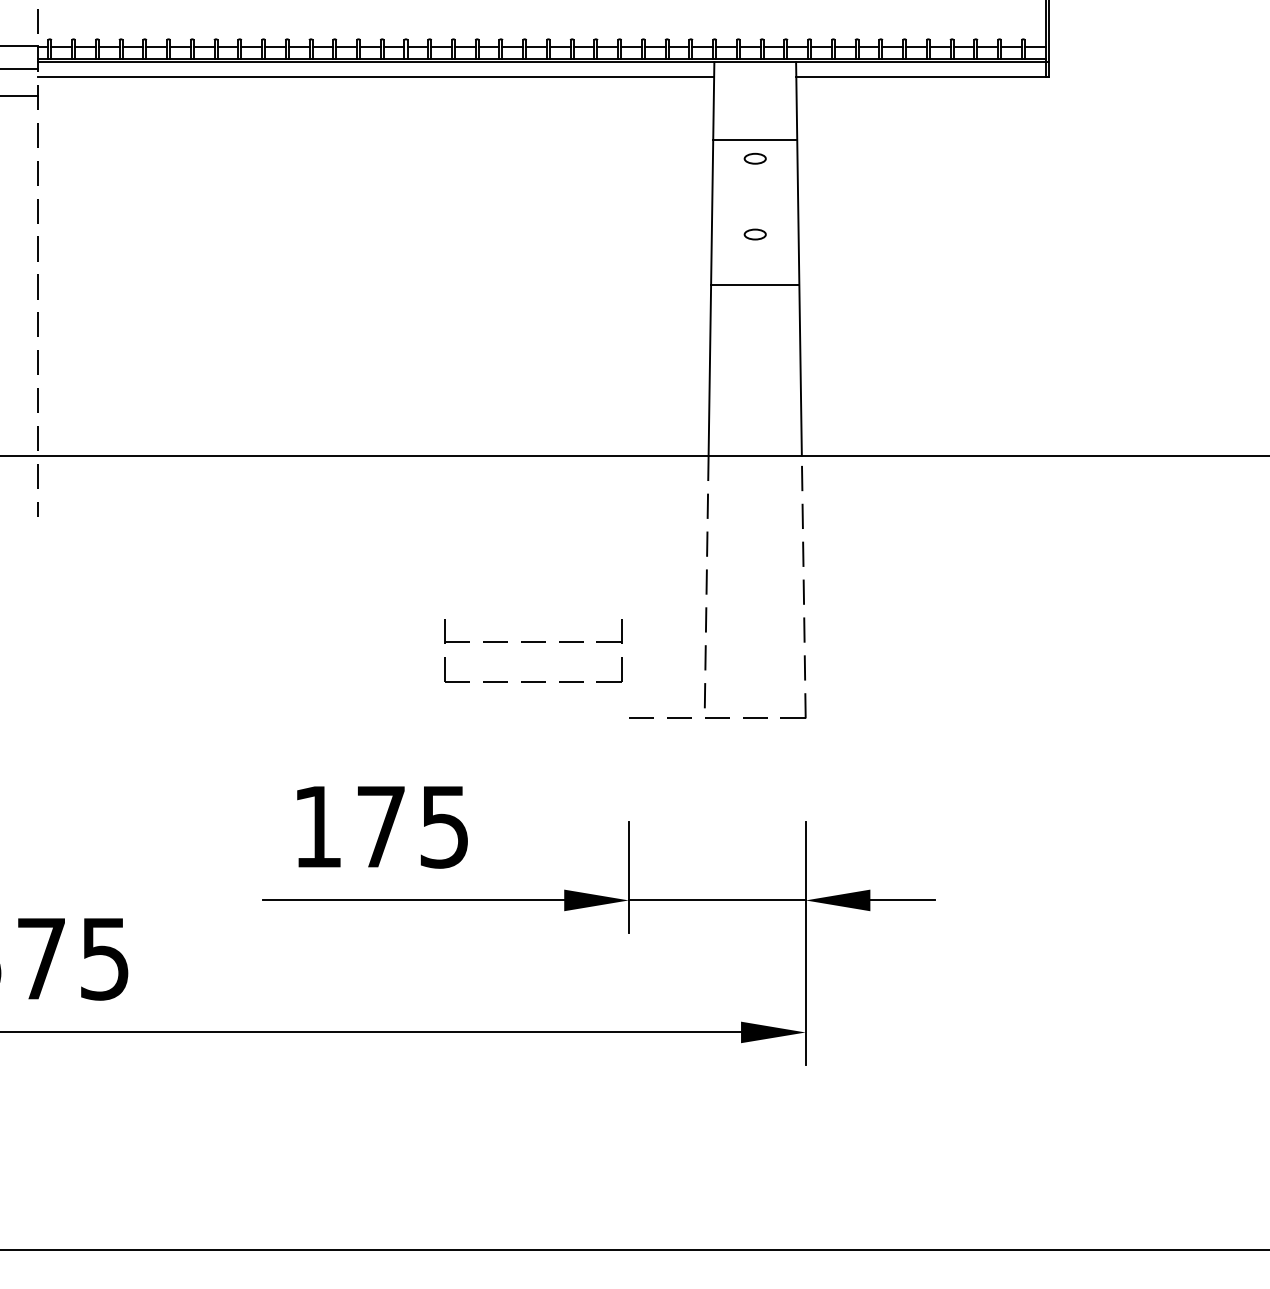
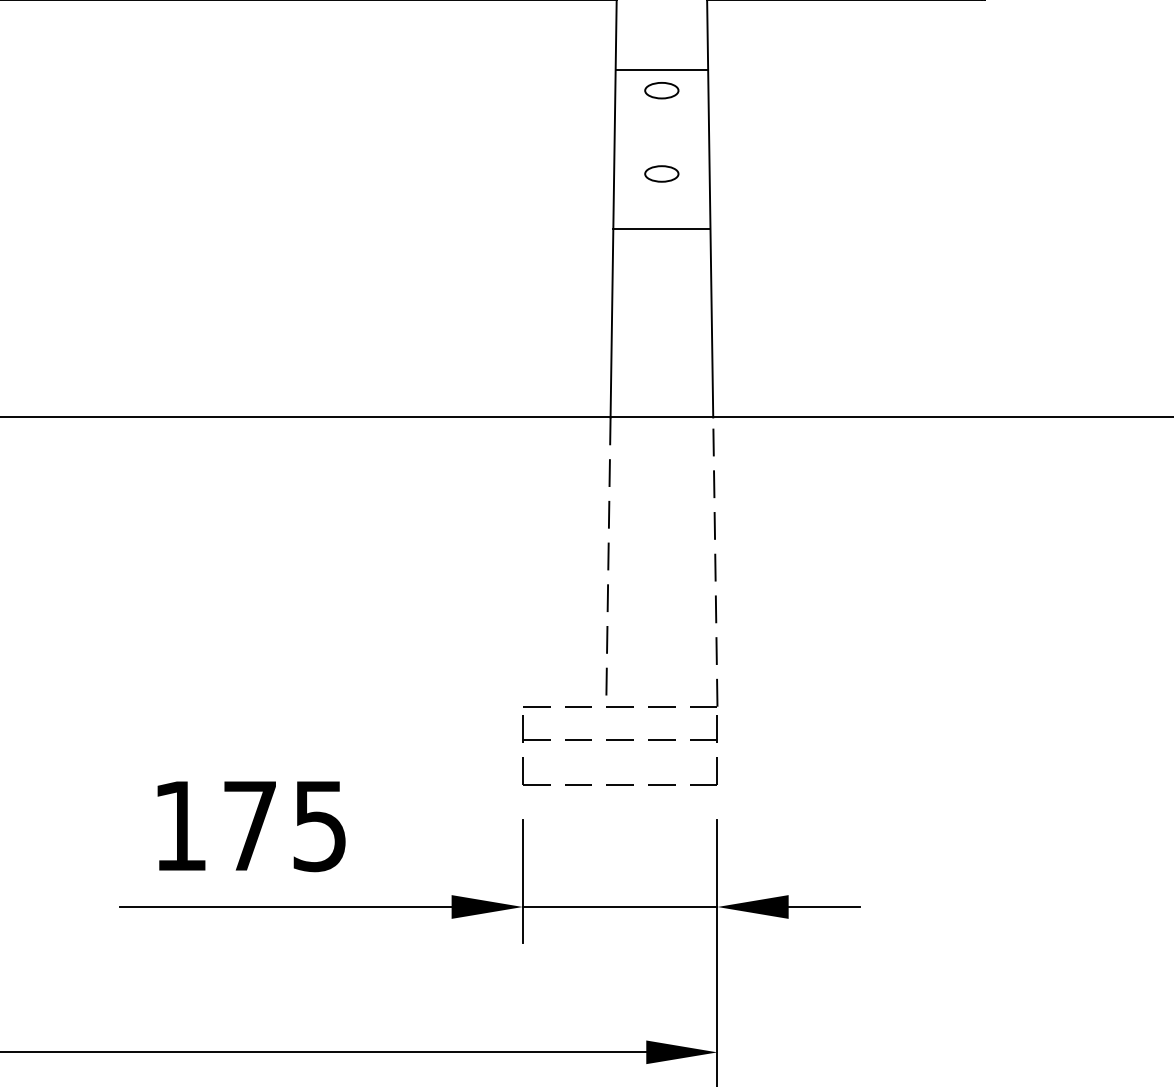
part: (755, 158) -> (662, 90), size x1.43
part: (755, 234) -> (662, 173), size x1.43
part: (533, 642) -> (620, 740), moved

